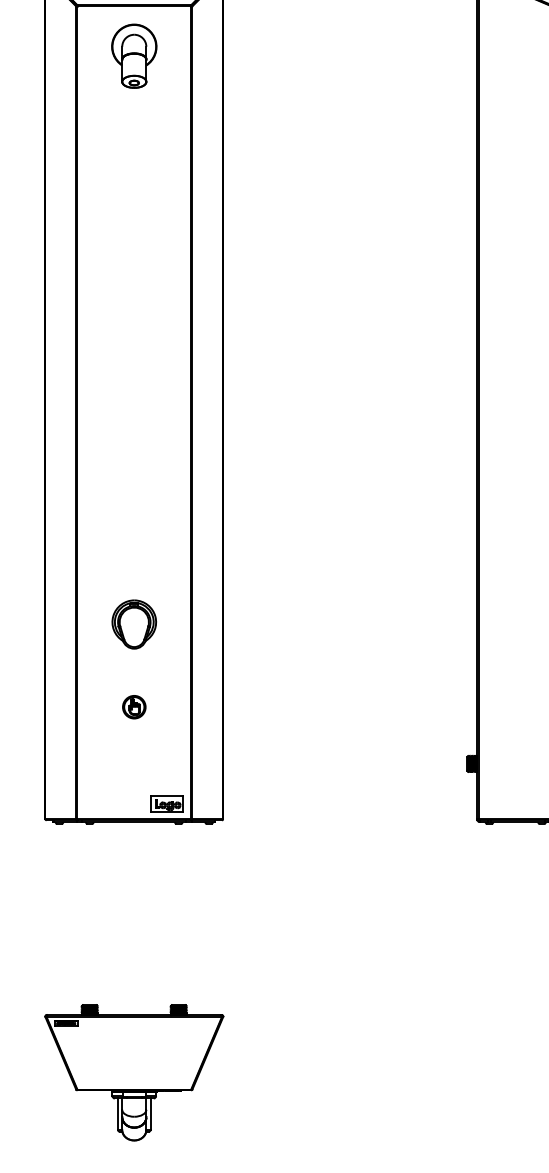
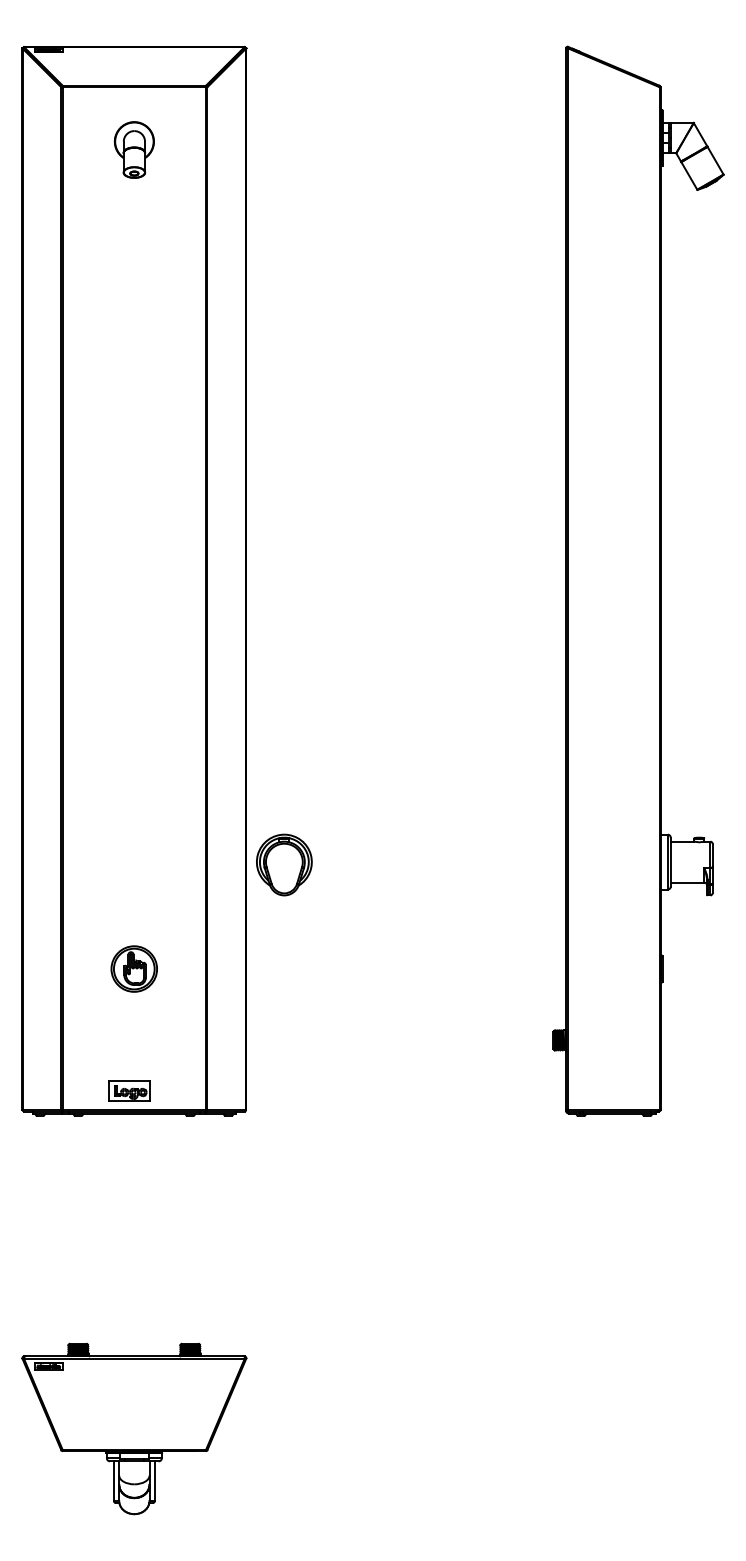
part: (134, 55) -> (134, 149), size x0.7
part: (134, 624) -> (284, 864), moved
part: (134, 706) -> (134, 968), size x1.6
part: (166, 803) -> (129, 1090), moved

